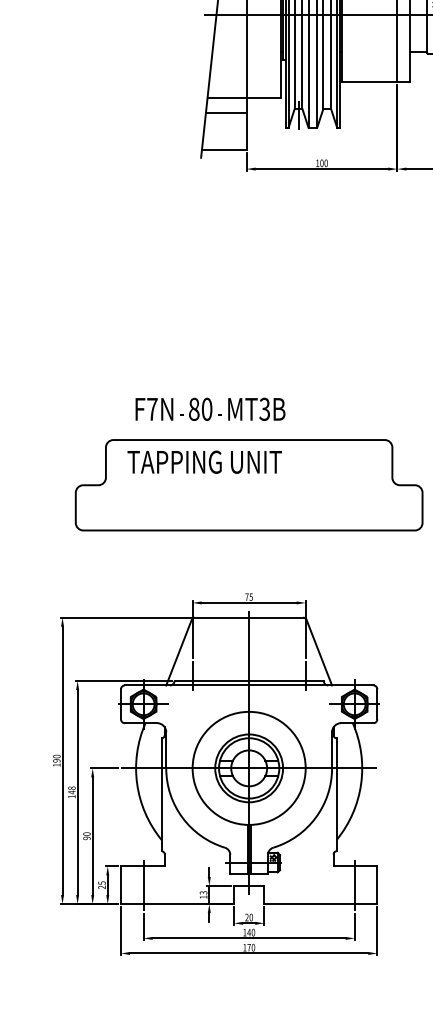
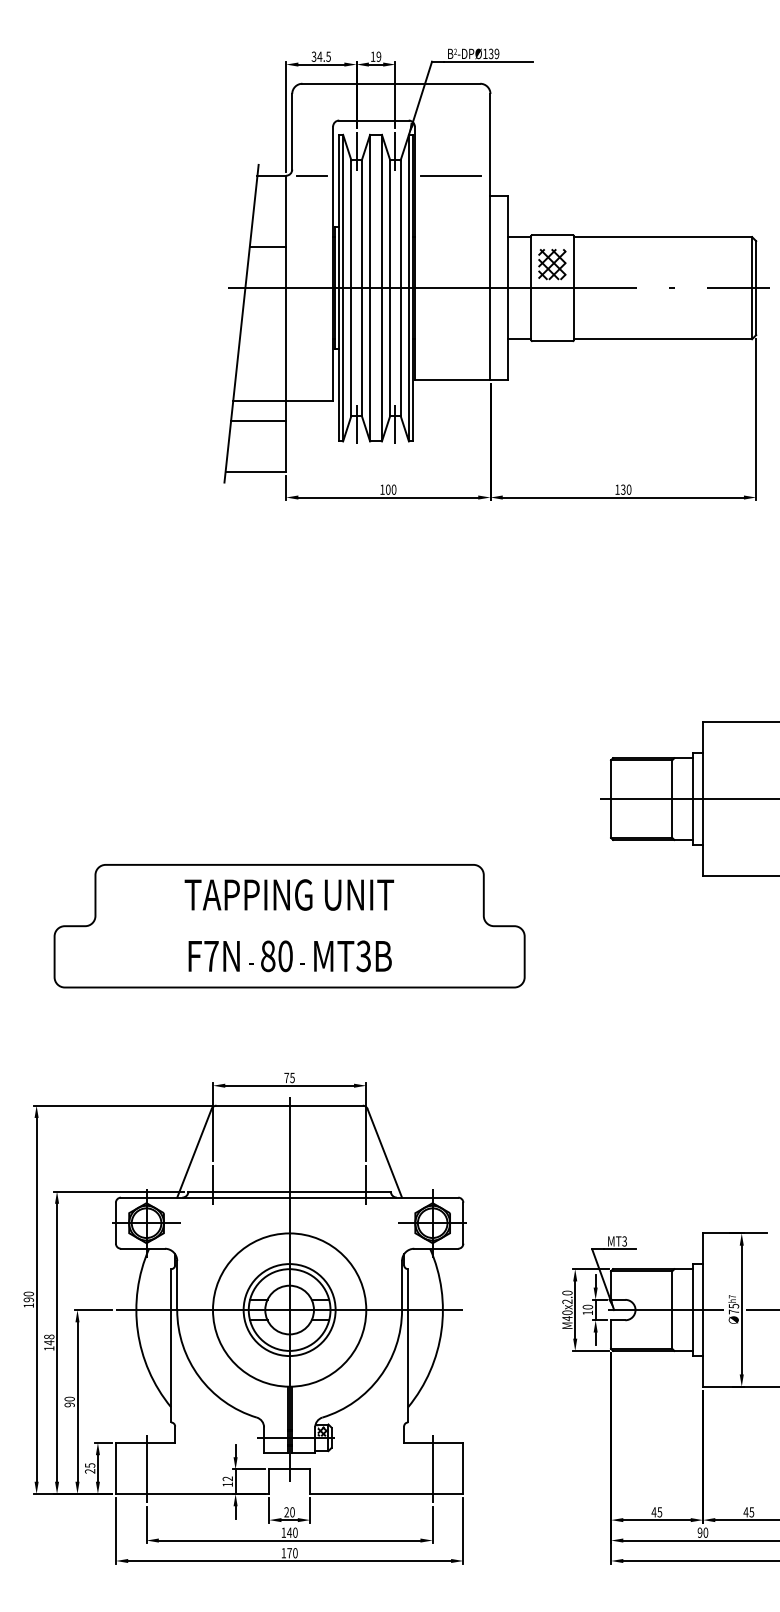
line: (327, 115) -> (395, 424), added
text: (209, 409) -> (289, 956), moved
text: (204, 461) -> (289, 894), moved
text: (204, 892) -> (228, 1478), 13 -> 12

